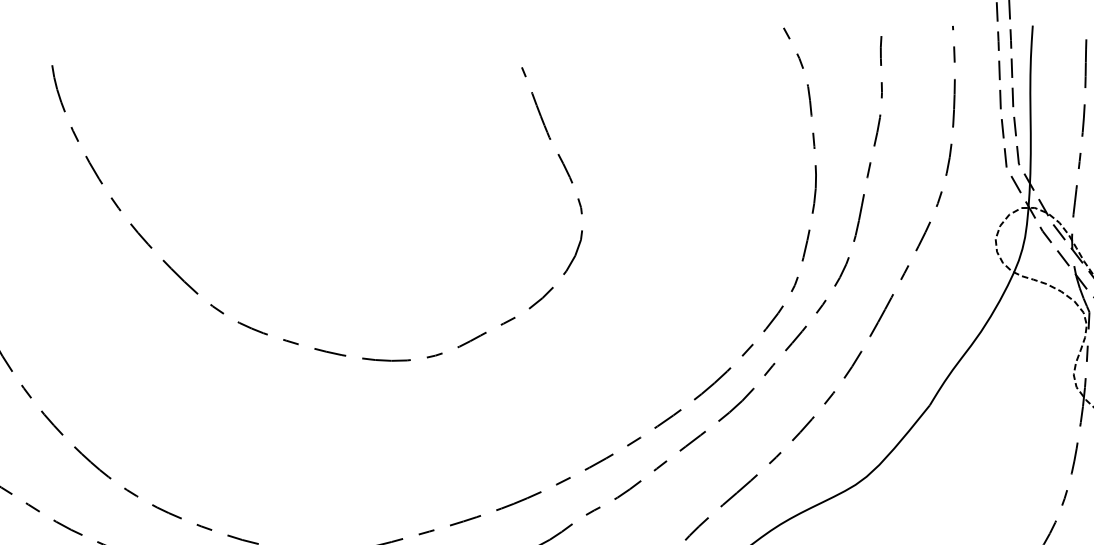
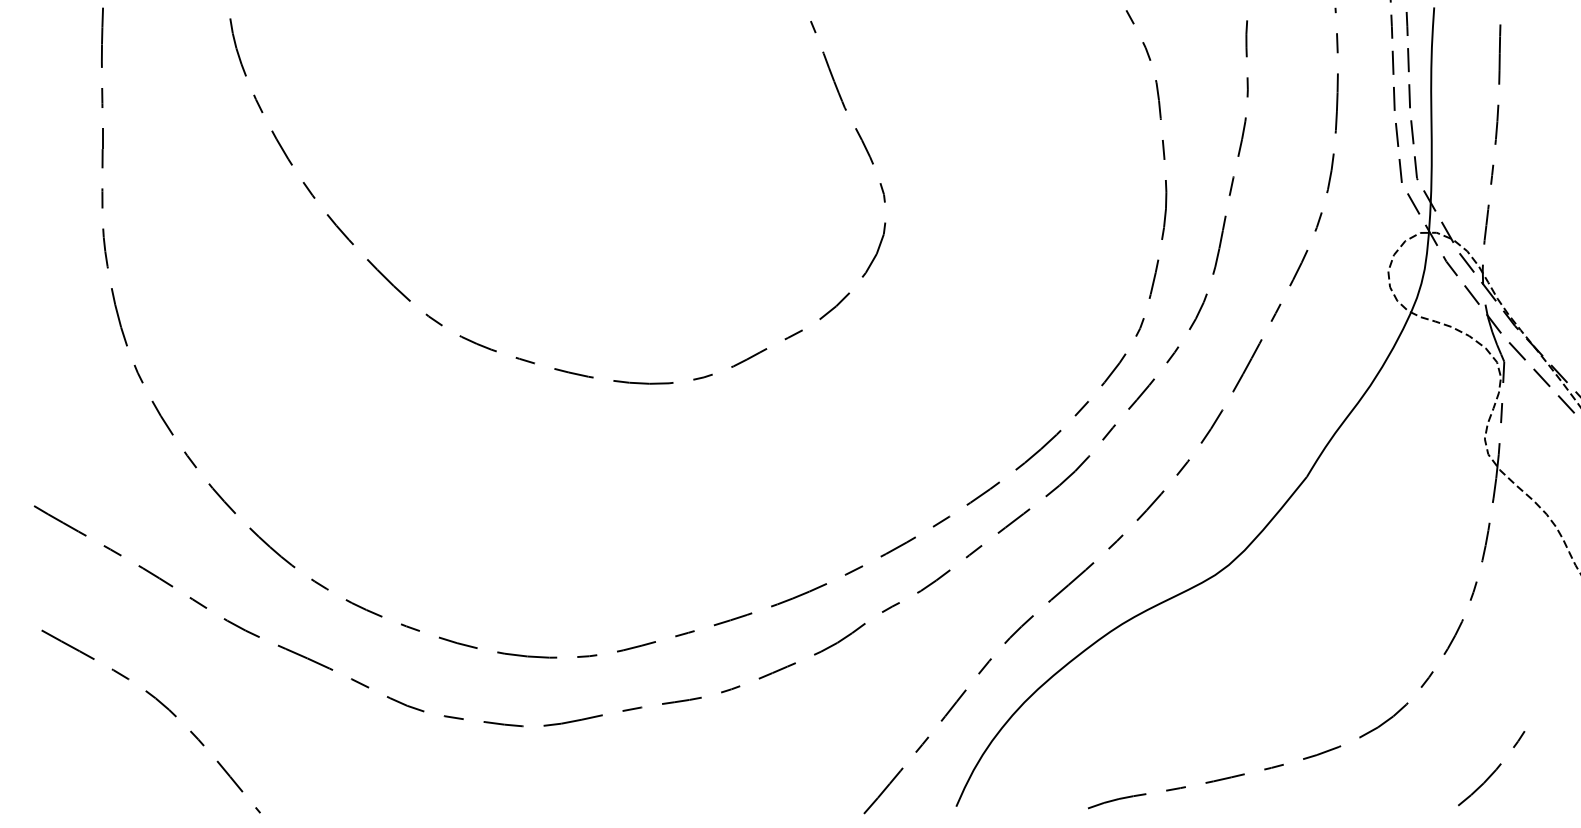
part: (286, 339) -> (519, 357), moved

